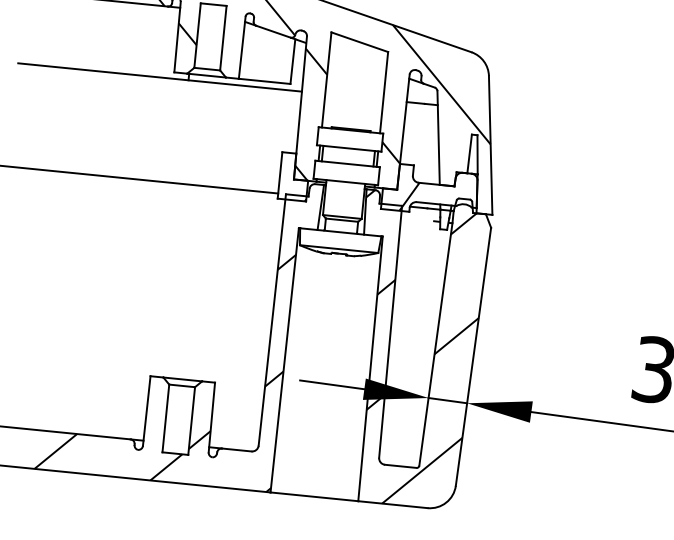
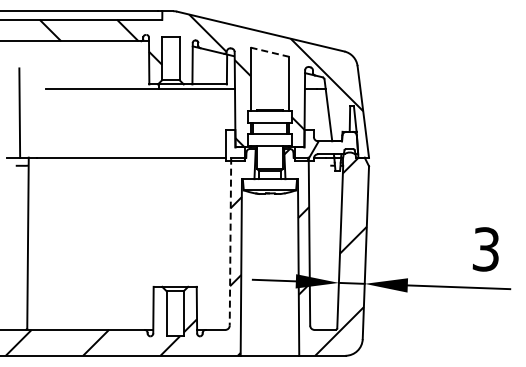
line: (359, 42) -> (269, 52), solid -> dashed
line: (272, 321) -> (230, 242), solid -> dashed

